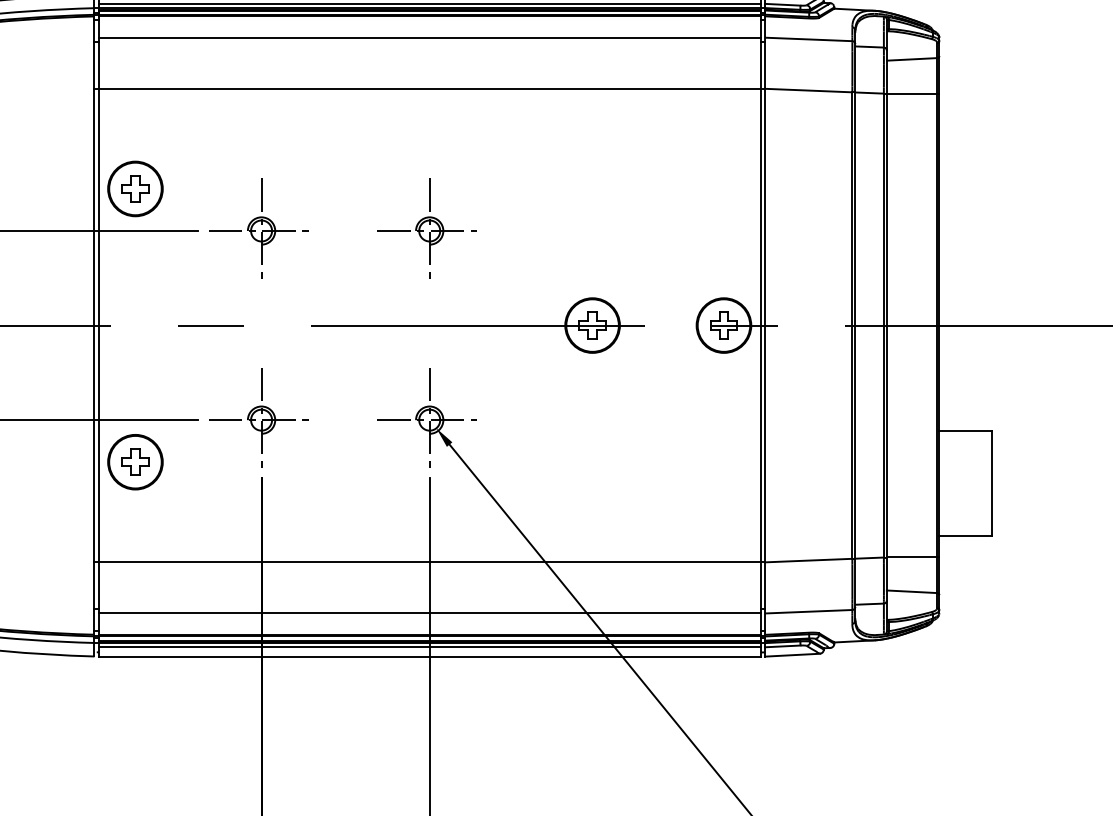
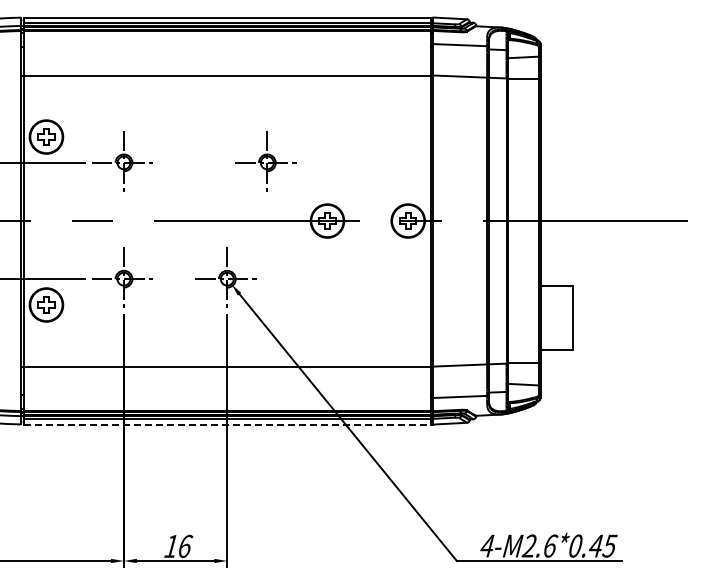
line: (428, 38) -> (226, 44), removed
part: (426, 228) -> (265, 161), moved
line: (428, 614) -> (226, 398), removed
line: (429, 656) -> (227, 424), solid -> dashed

